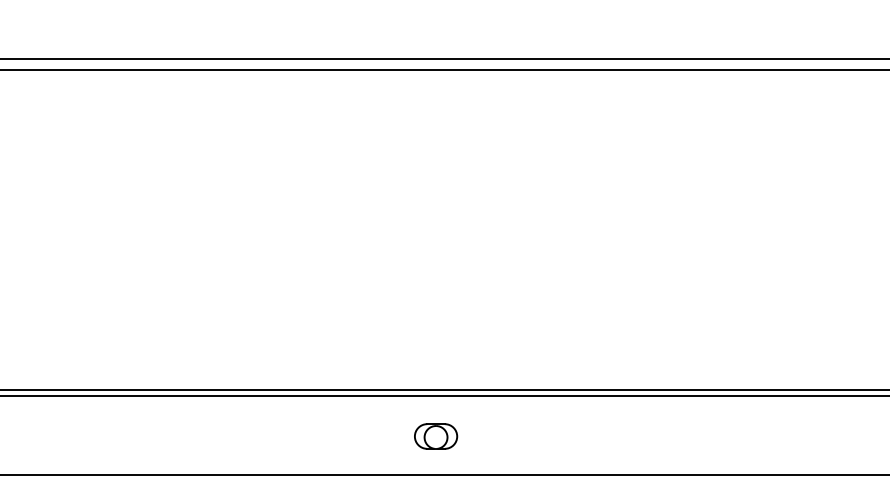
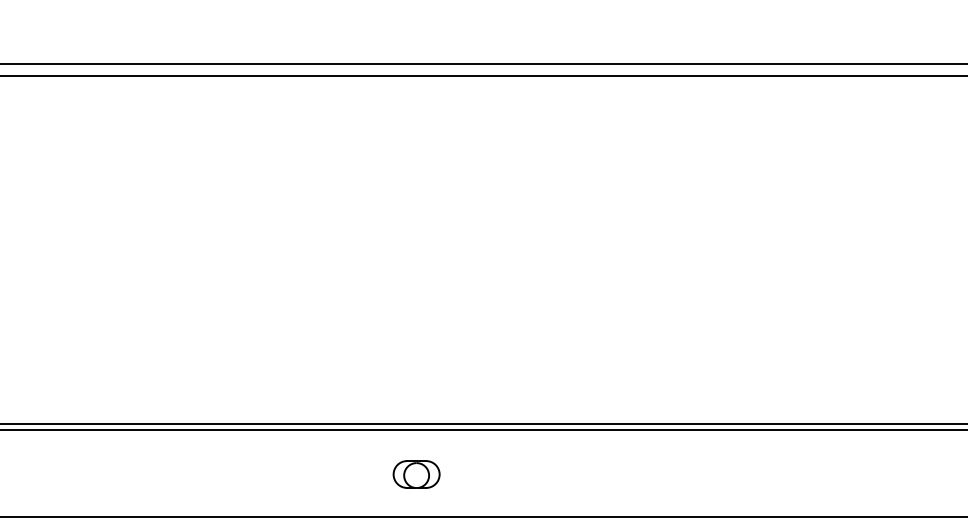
part: (436, 436) -> (417, 474), moved

